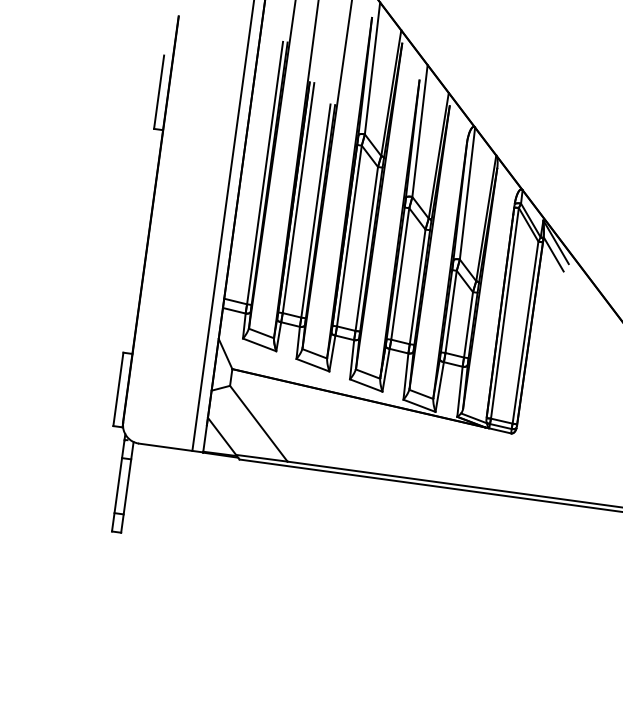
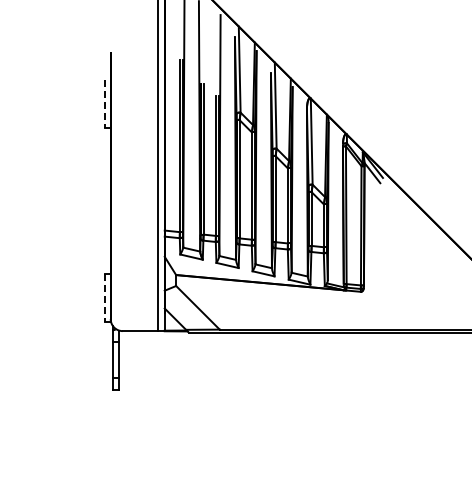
line: (158, 93) -> (104, 104), solid -> dashed
line: (117, 389) -> (104, 298), solid -> dashed

